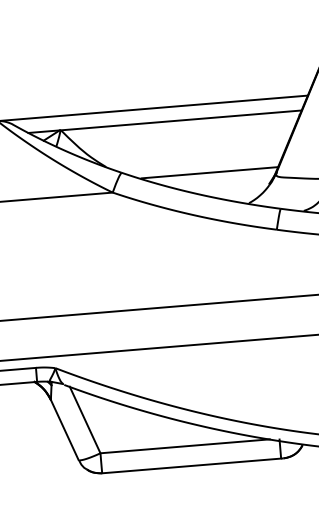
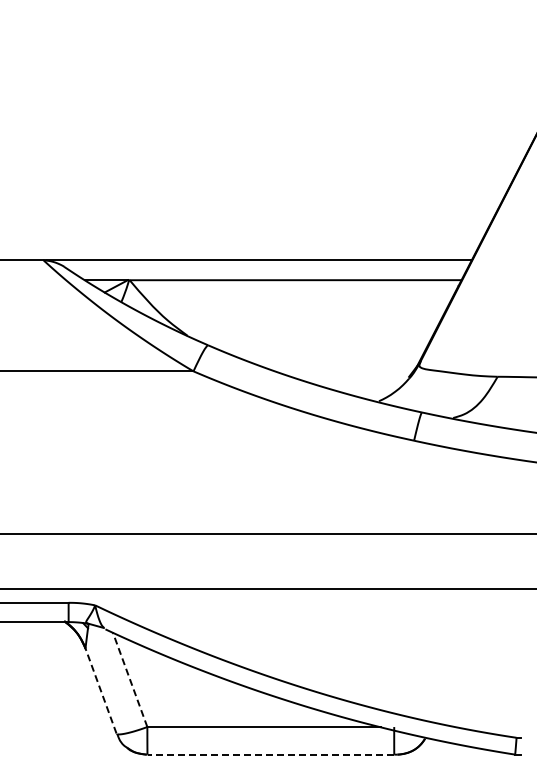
line: (209, 173) -> (328, 355), removed
line: (84, 419) -> (129, 679), solid -> dashed
line: (64, 429) -> (100, 690), solid -> dashed
line: (191, 465) -> (270, 754), solid -> dashed

